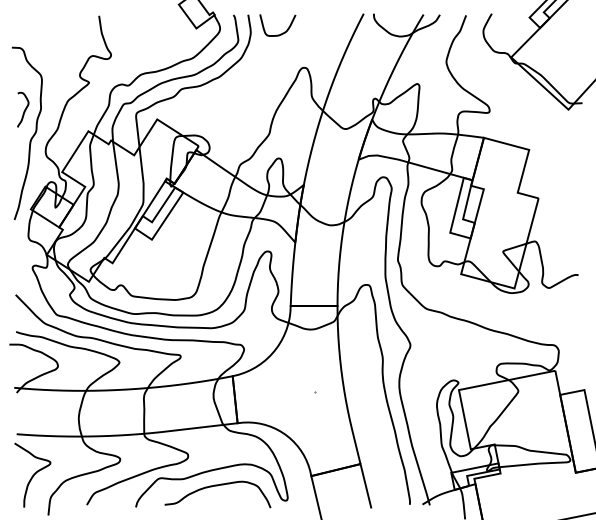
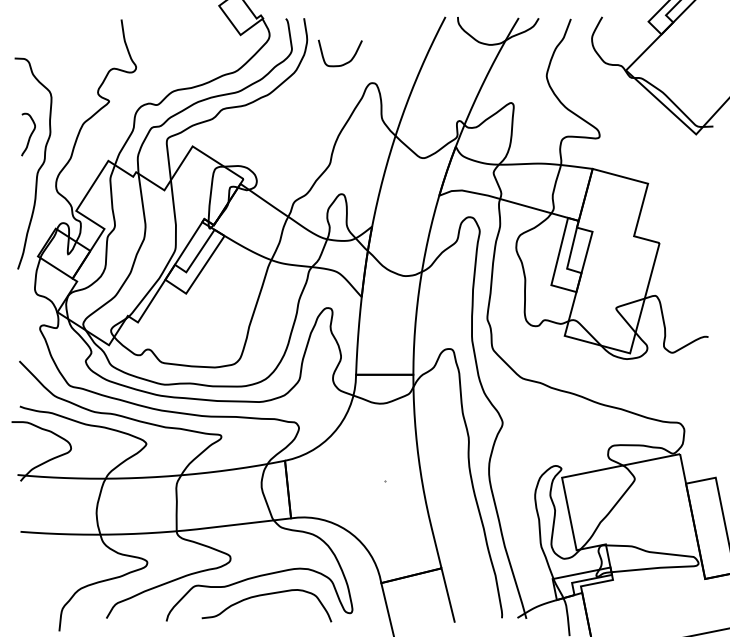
curve: (280, 33) -> (343, 63), moved
curve: (33, 474) -> (41, 581), removed

